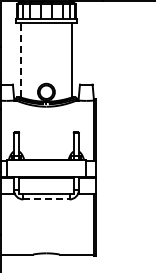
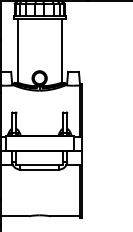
line: (20, 59) -> (17, 50), dashed -> solid
line: (46, 199) -> (39, 169), dashed -> solid

